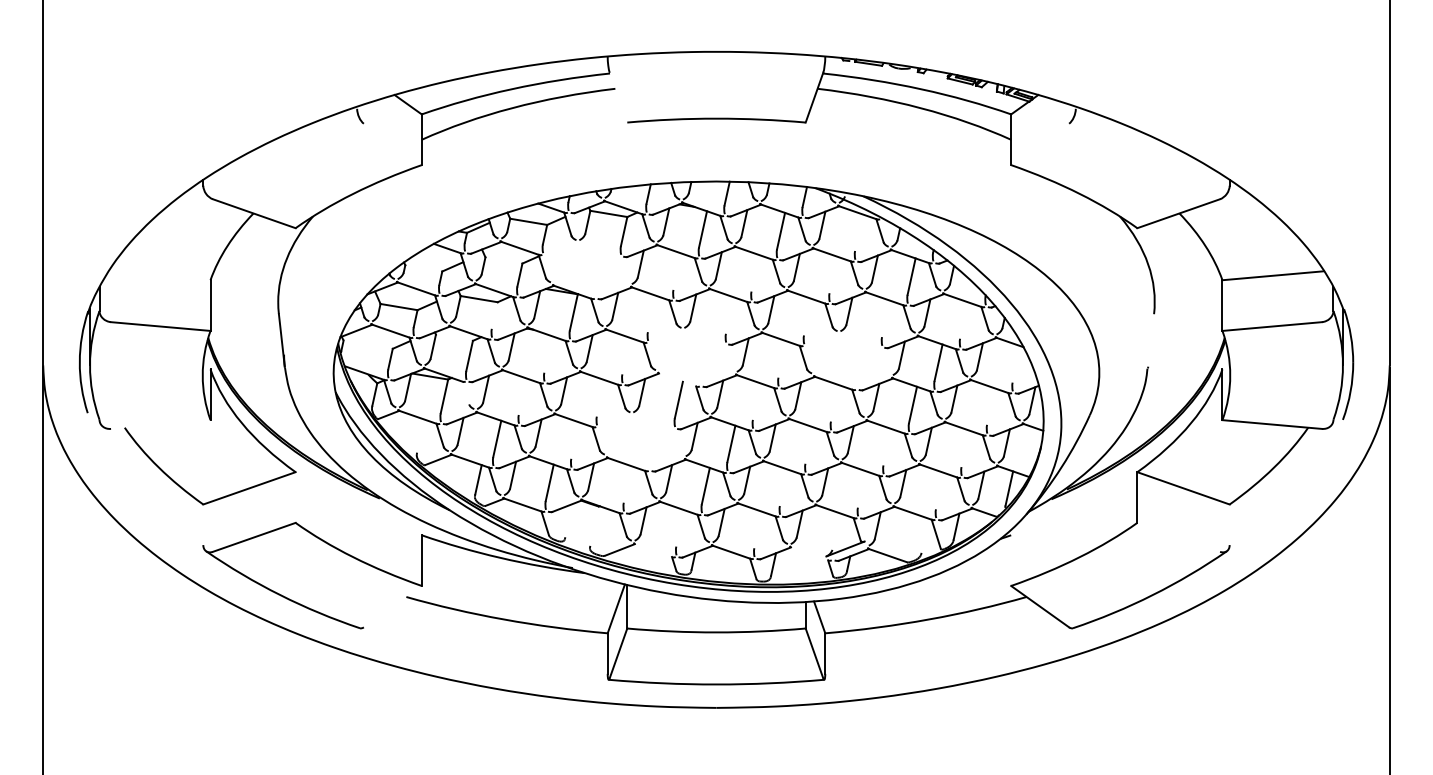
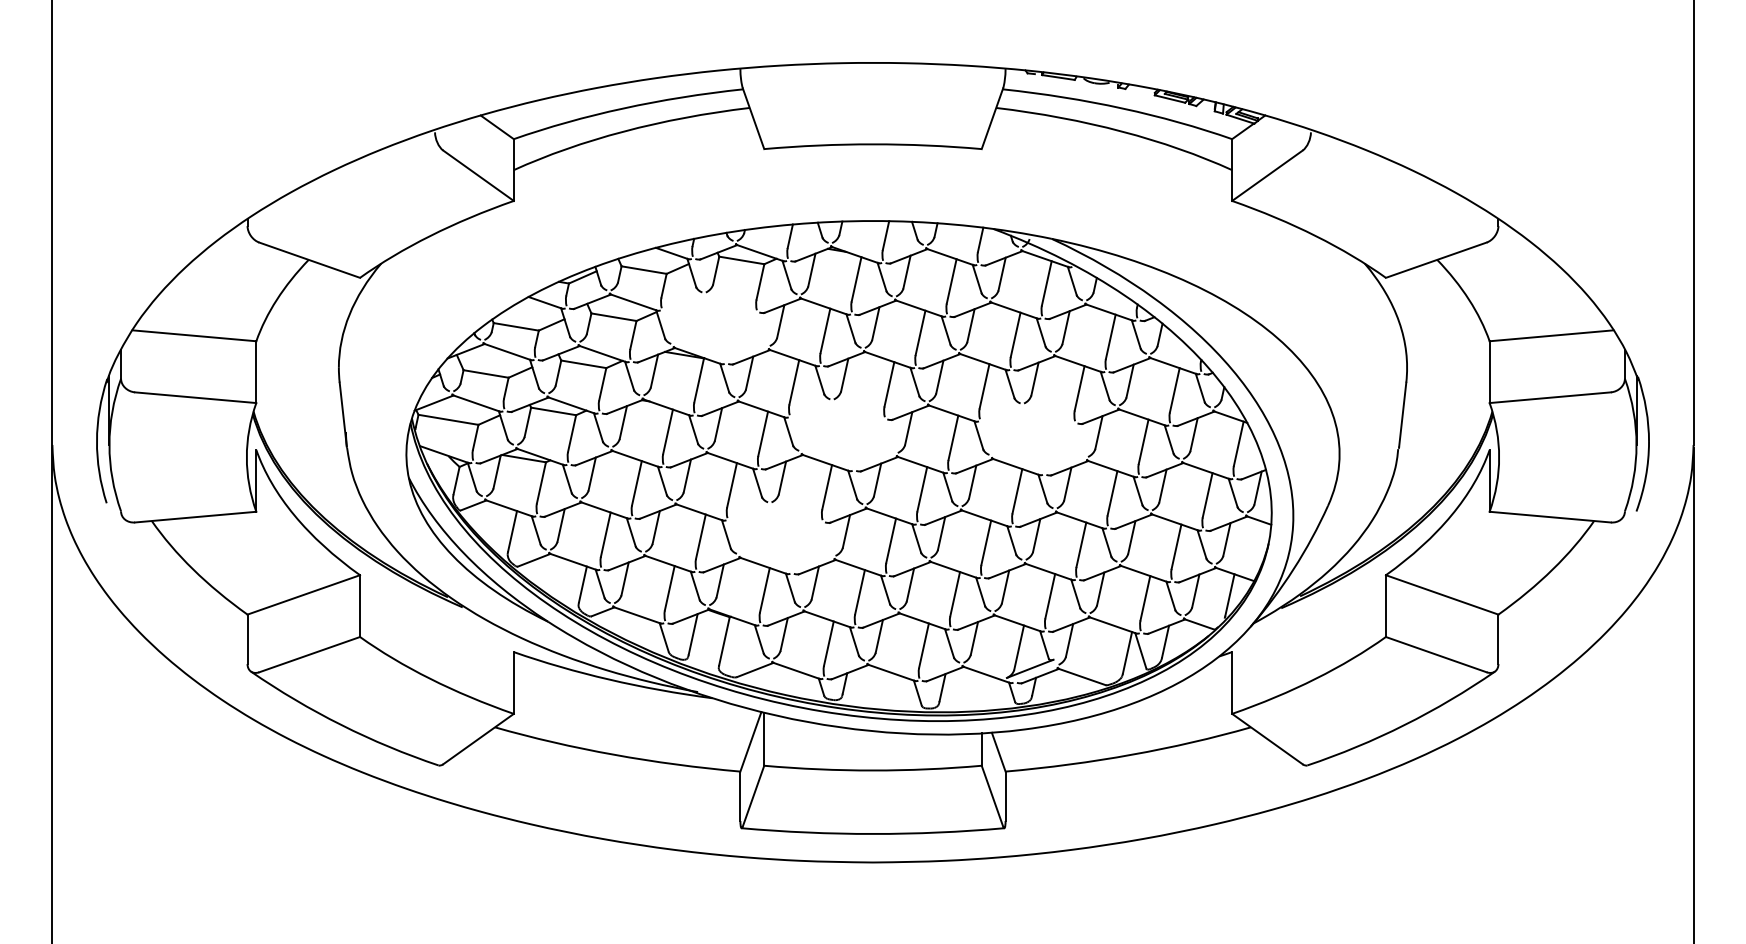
line: (618, 97) -> (753, 118), added
line: (392, 144) -> (478, 175), added
line: (1040, 144) -> (1267, 175), added
line: (858, 232) -> (1046, 283), added
line: (503, 259) -> (613, 316), added
line: (423, 268) -> (515, 326), added
line: (677, 271) -> (825, 330), added
line: (755, 273) -> (920, 332), added
line: (833, 274) -> (1015, 334), added
line: (159, 275) -> (194, 335), added
line: (652, 314) -> (794, 382), added
line: (494, 315) -> (602, 384), added
line: (730, 315) -> (889, 384), added
line: (807, 317) -> (984, 386), added
line: (885, 318) -> (1079, 388), added
line: (963, 320) -> (1174, 390), added
line: (454, 337) -> (553, 411), added
line: (1150, 340) -> (1402, 414), added
line: (368, 344) -> (448, 419), added
line: (547, 354) -> (667, 431), added
line: (626, 355) -> (763, 433), added
line: (782, 359) -> (953, 437), added
line: (1016, 364) -> (1238, 443), added
line: (677, 379) -> (825, 462), added
line: (465, 392) -> (566, 478), added
line: (522, 396) -> (636, 483), added
line: (600, 398) -> (731, 485), added
line: (757, 401) -> (922, 489), added
line: (835, 403) -> (1017, 491), added
line: (990, 406) -> (1207, 495), added
line: (160, 424) -> (195, 516), added
line: (420, 436) -> (512, 531), added
line: (574, 440) -> (700, 536), added
line: (809, 445) -> (986, 542), added
line: (887, 446) -> (1081, 544), added
line: (965, 448) -> (1176, 546), added
line: (627, 484) -> (764, 590), added
line: (784, 488) -> (955, 594), added
line: (862, 489) -> (1050, 596), added
line: (940, 491) -> (1145, 598), added
line: (295, 497) -> (360, 606), added
line: (568, 520) -> (692, 634), added
line: (203, 524) -> (247, 639), added
line: (1229, 524) -> (1498, 639), added
line: (594, 526) -> (724, 641), added
line: (679, 528) -> (828, 643), added
line: (757, 529) -> (923, 645), added
line: (836, 531) -> (1019, 647), added
line: (925, 535) -> (1127, 652), added
line: (1178, 537) -> (1435, 654), added
line: (652, 550) -> (795, 670), added
line: (809, 553) -> (986, 674), added
line: (1011, 560) -> (1232, 682), added
line: (392, 606) -> (478, 738), added

